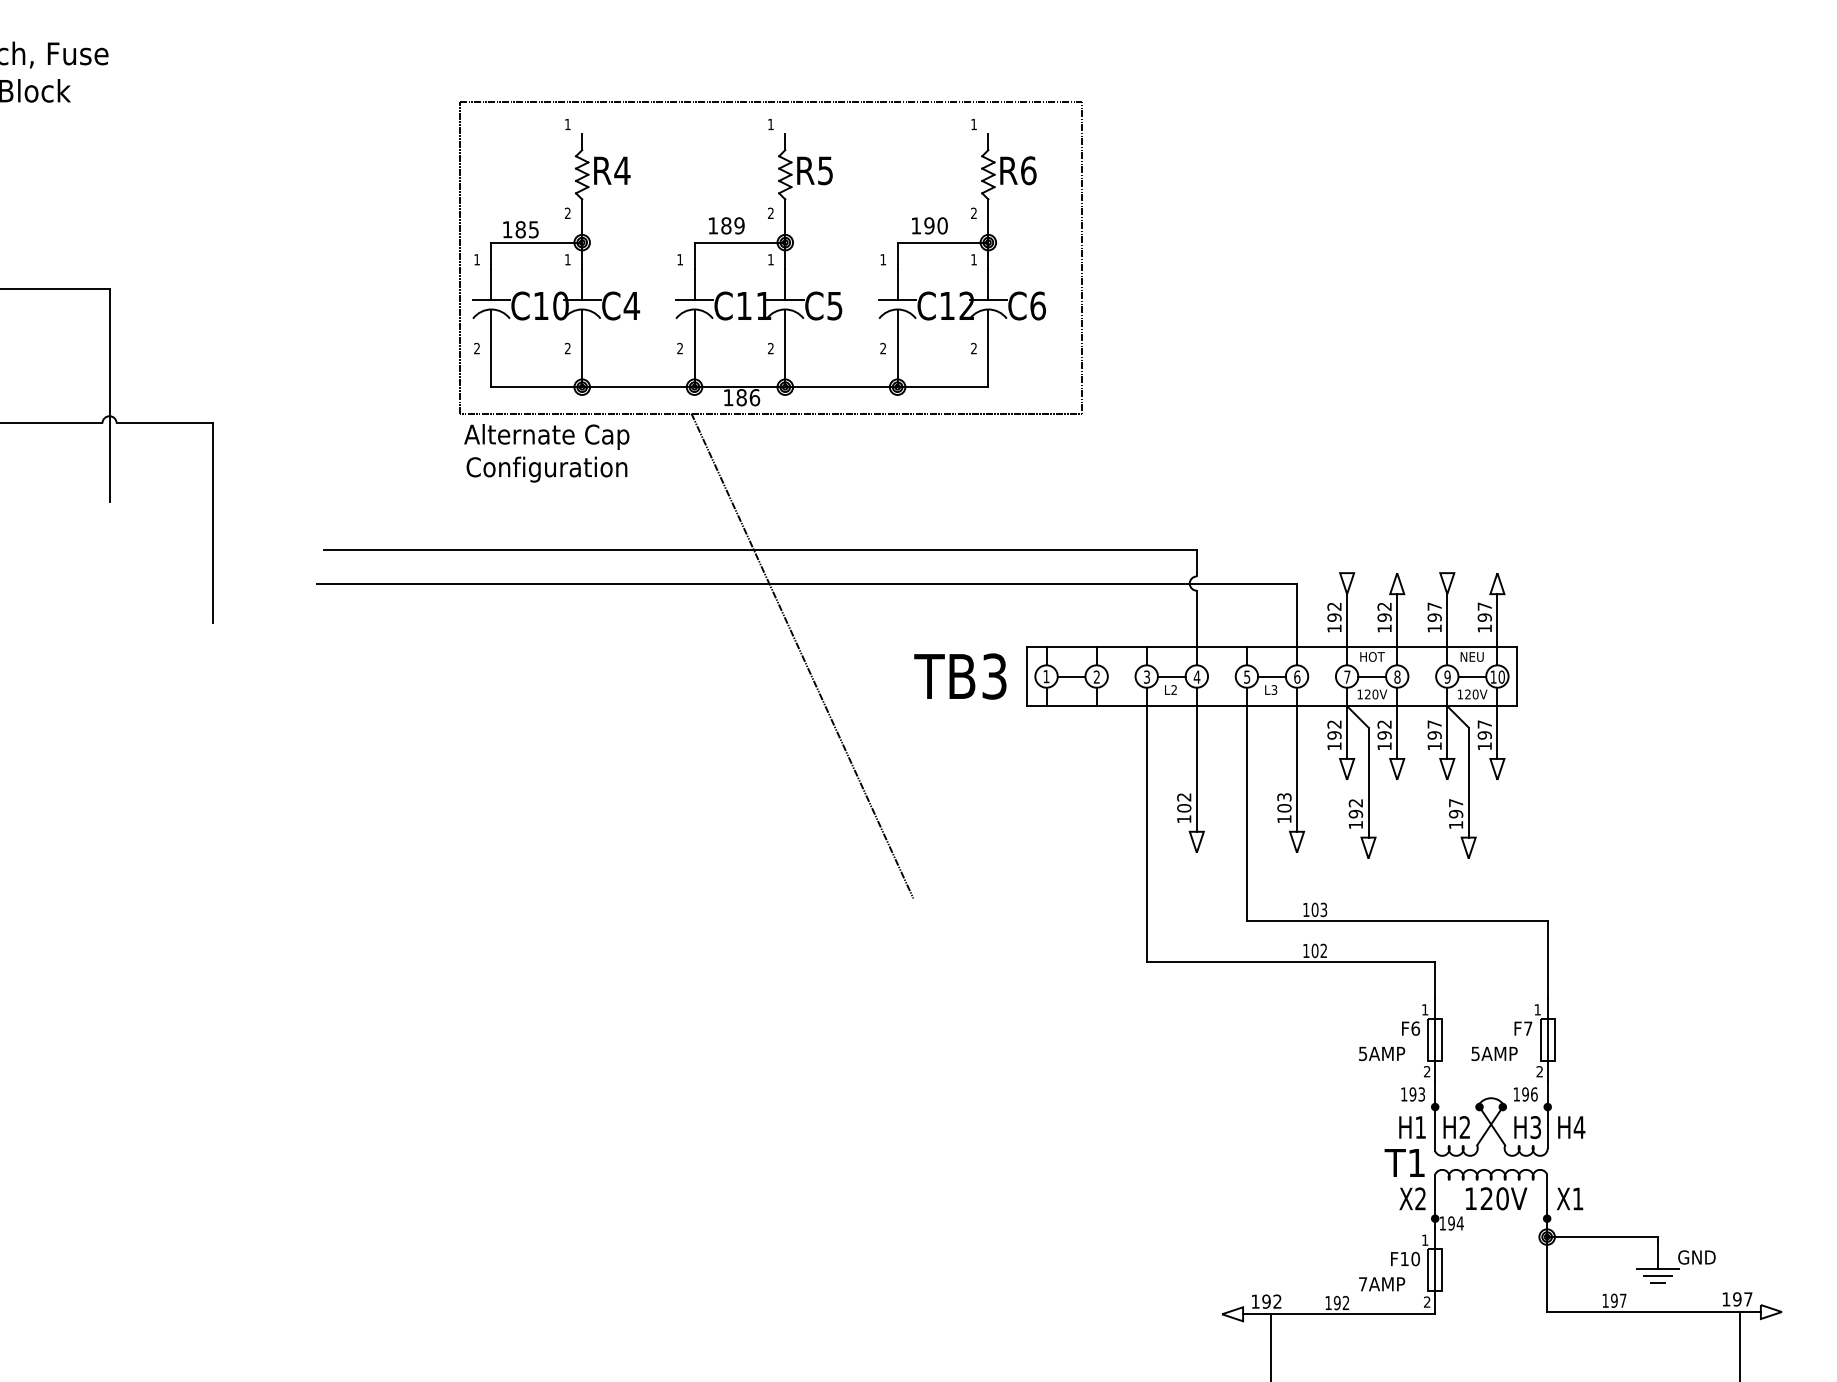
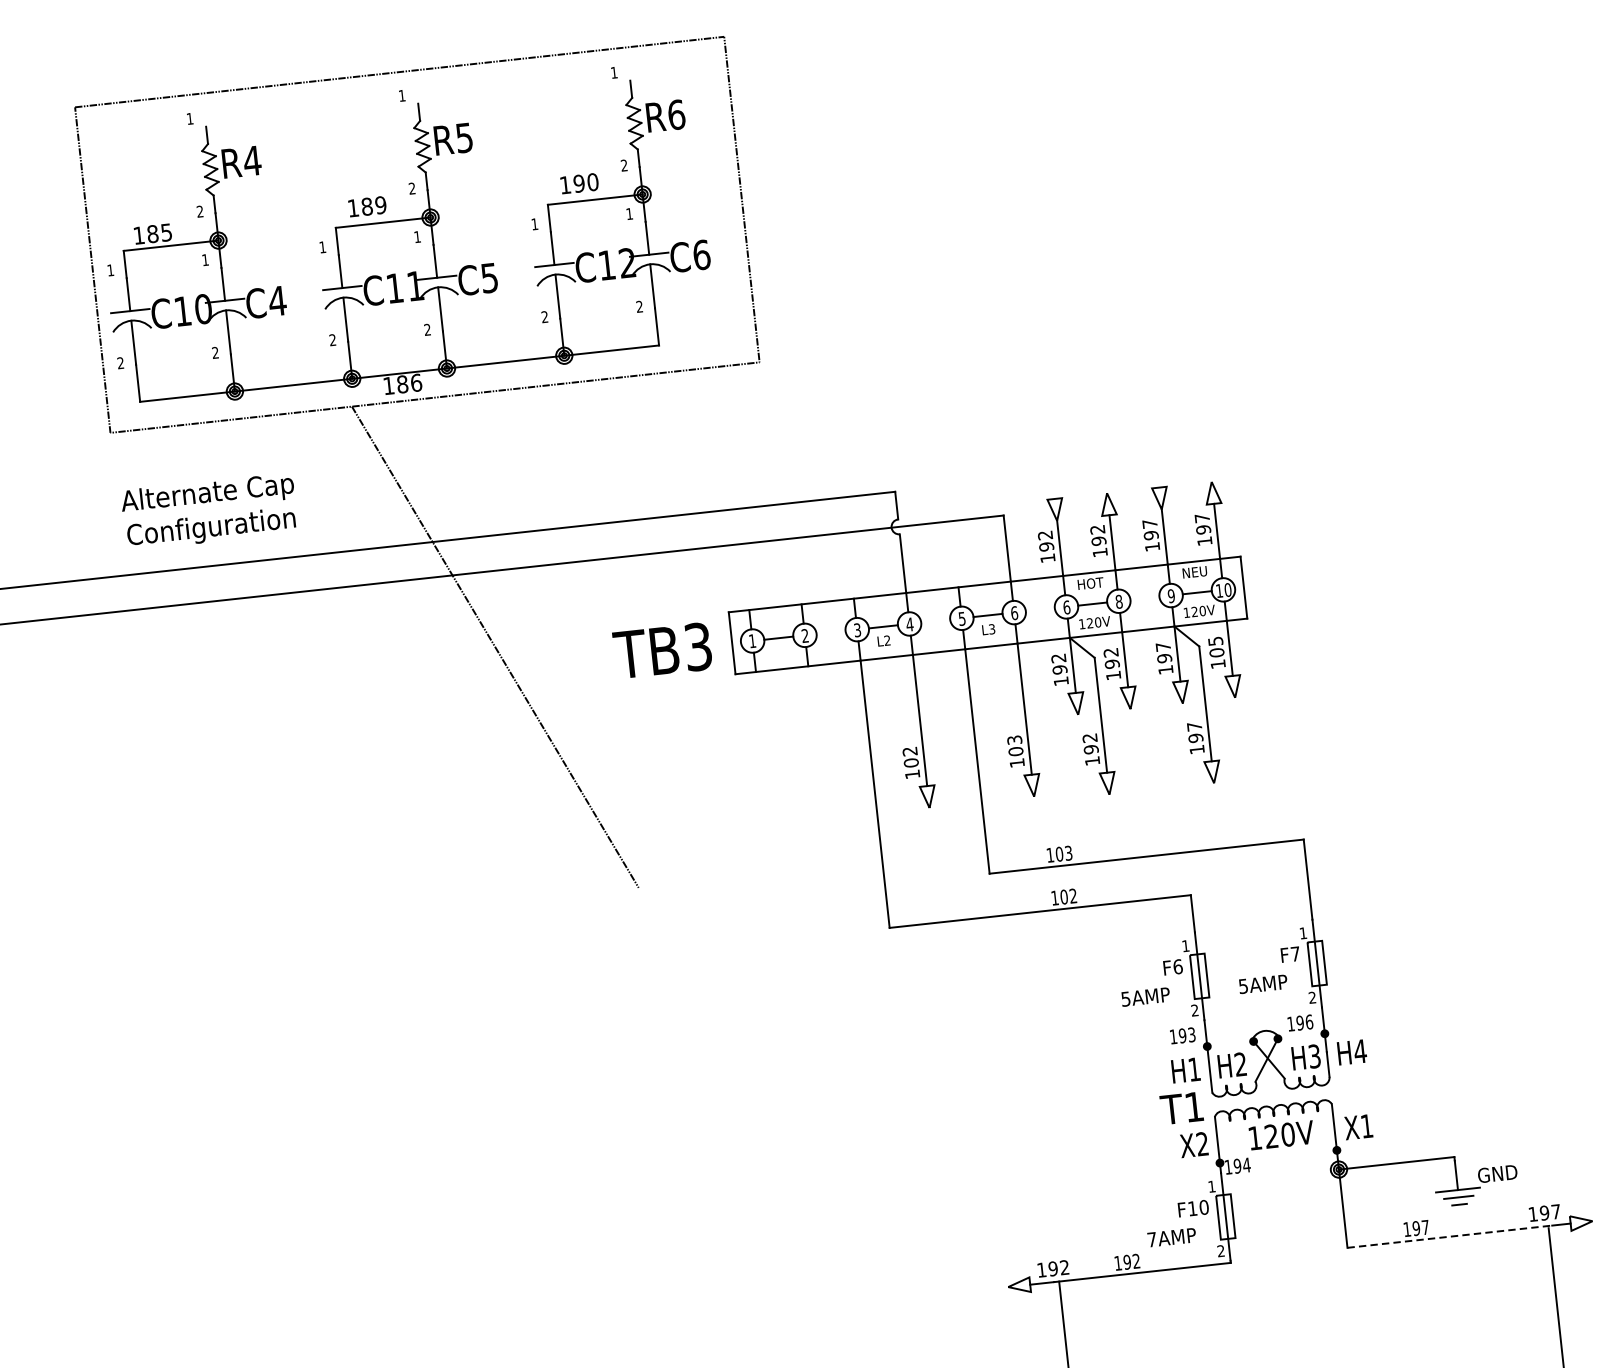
text: (546, 453) -> (209, 511), moved
text: (1347, 676) -> (1066, 606), 7 -> 6
text: (1484, 729) -> (1215, 646), 197 -> 105
line: (1645, 1312) -> (1450, 1237), solid -> dashed

